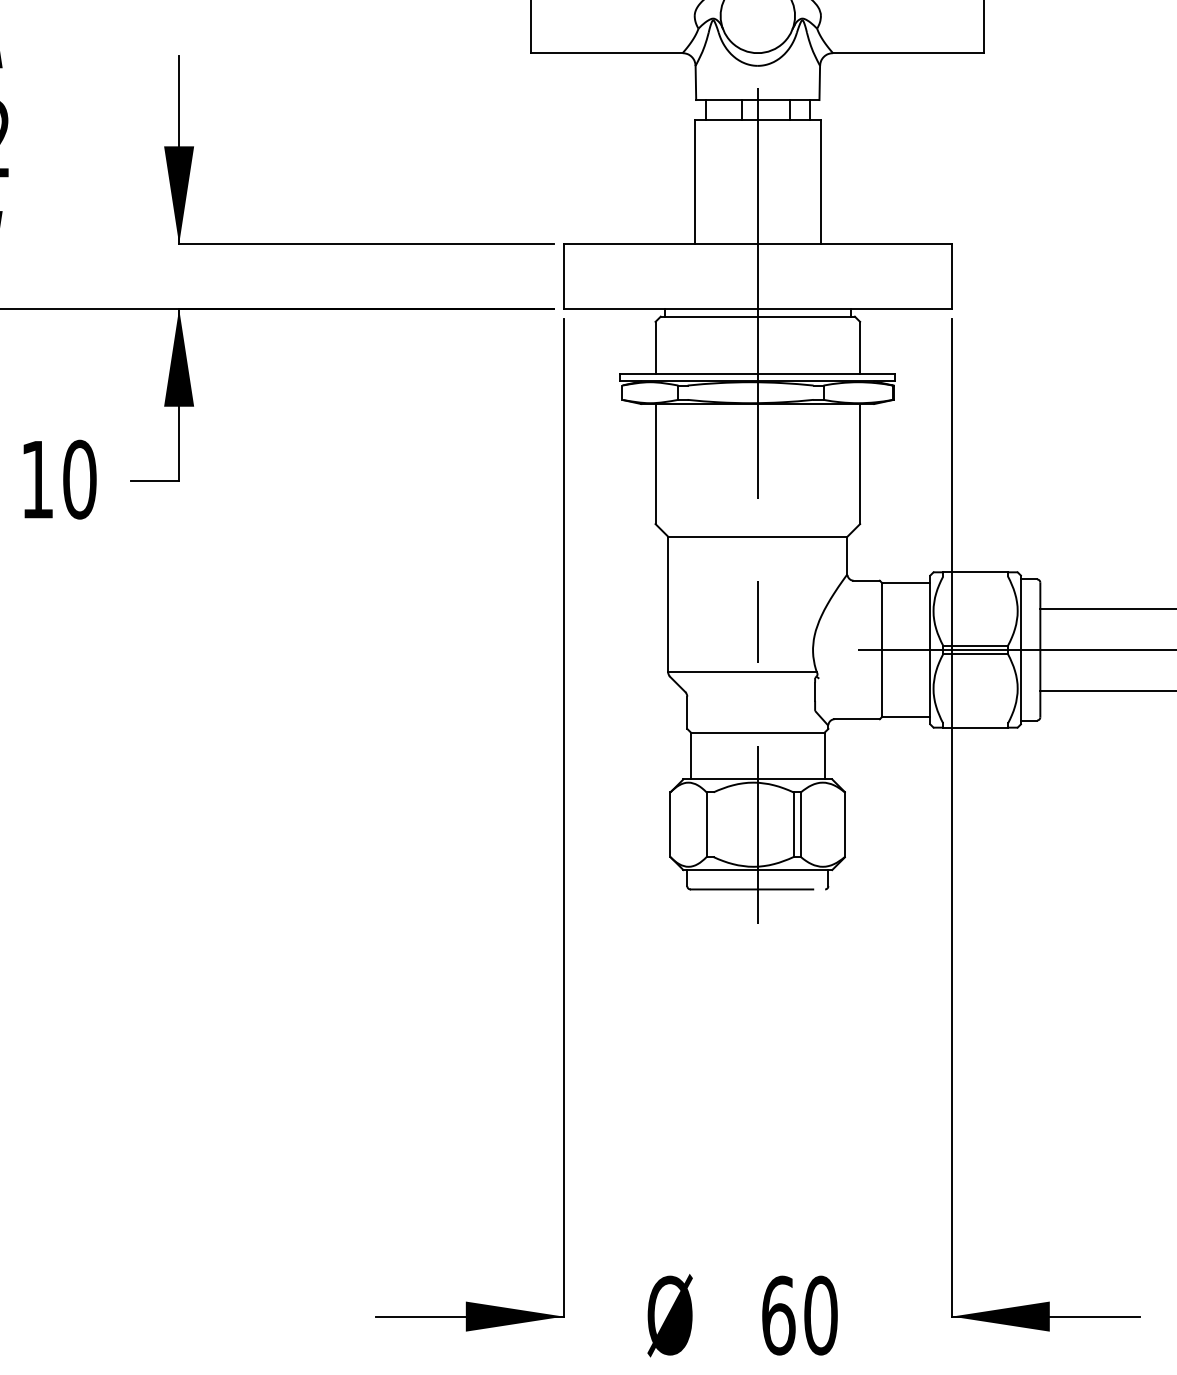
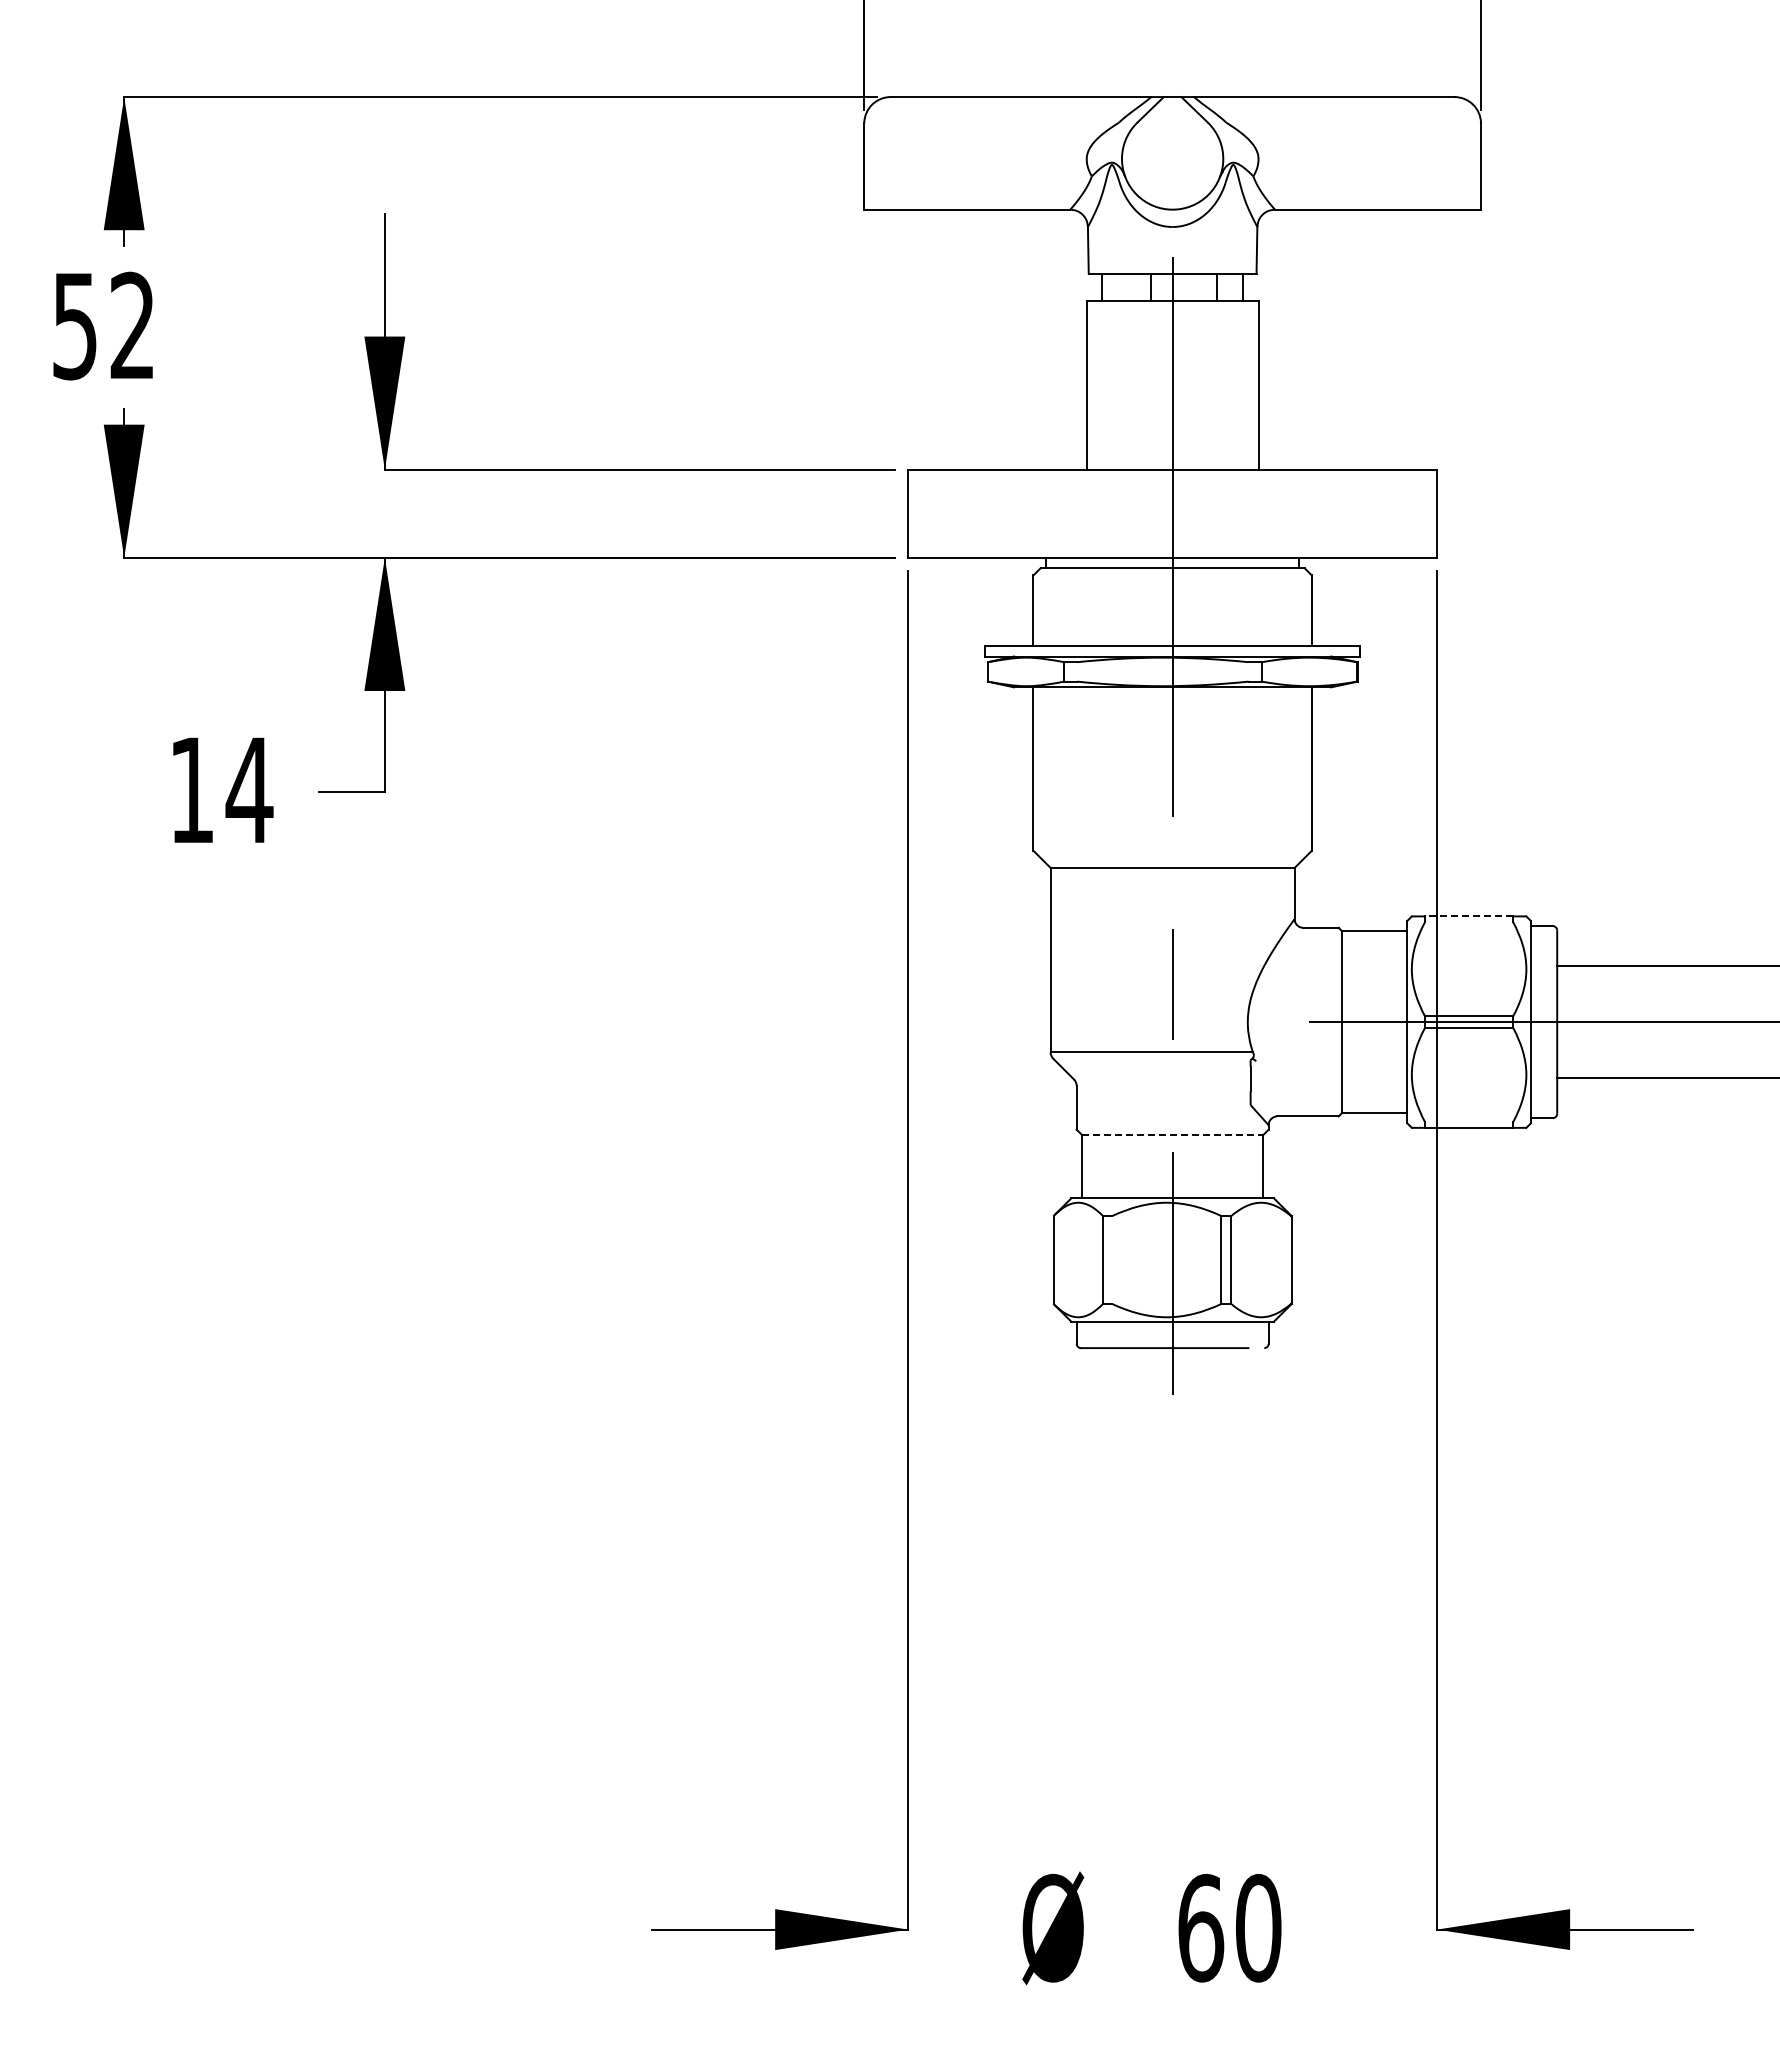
text: (79, 479) -> (249, 790), 10 -> 14
line: (975, 572) -> (1468, 916), solid -> dashed
line: (757, 732) -> (1172, 1134), solid -> dashed

